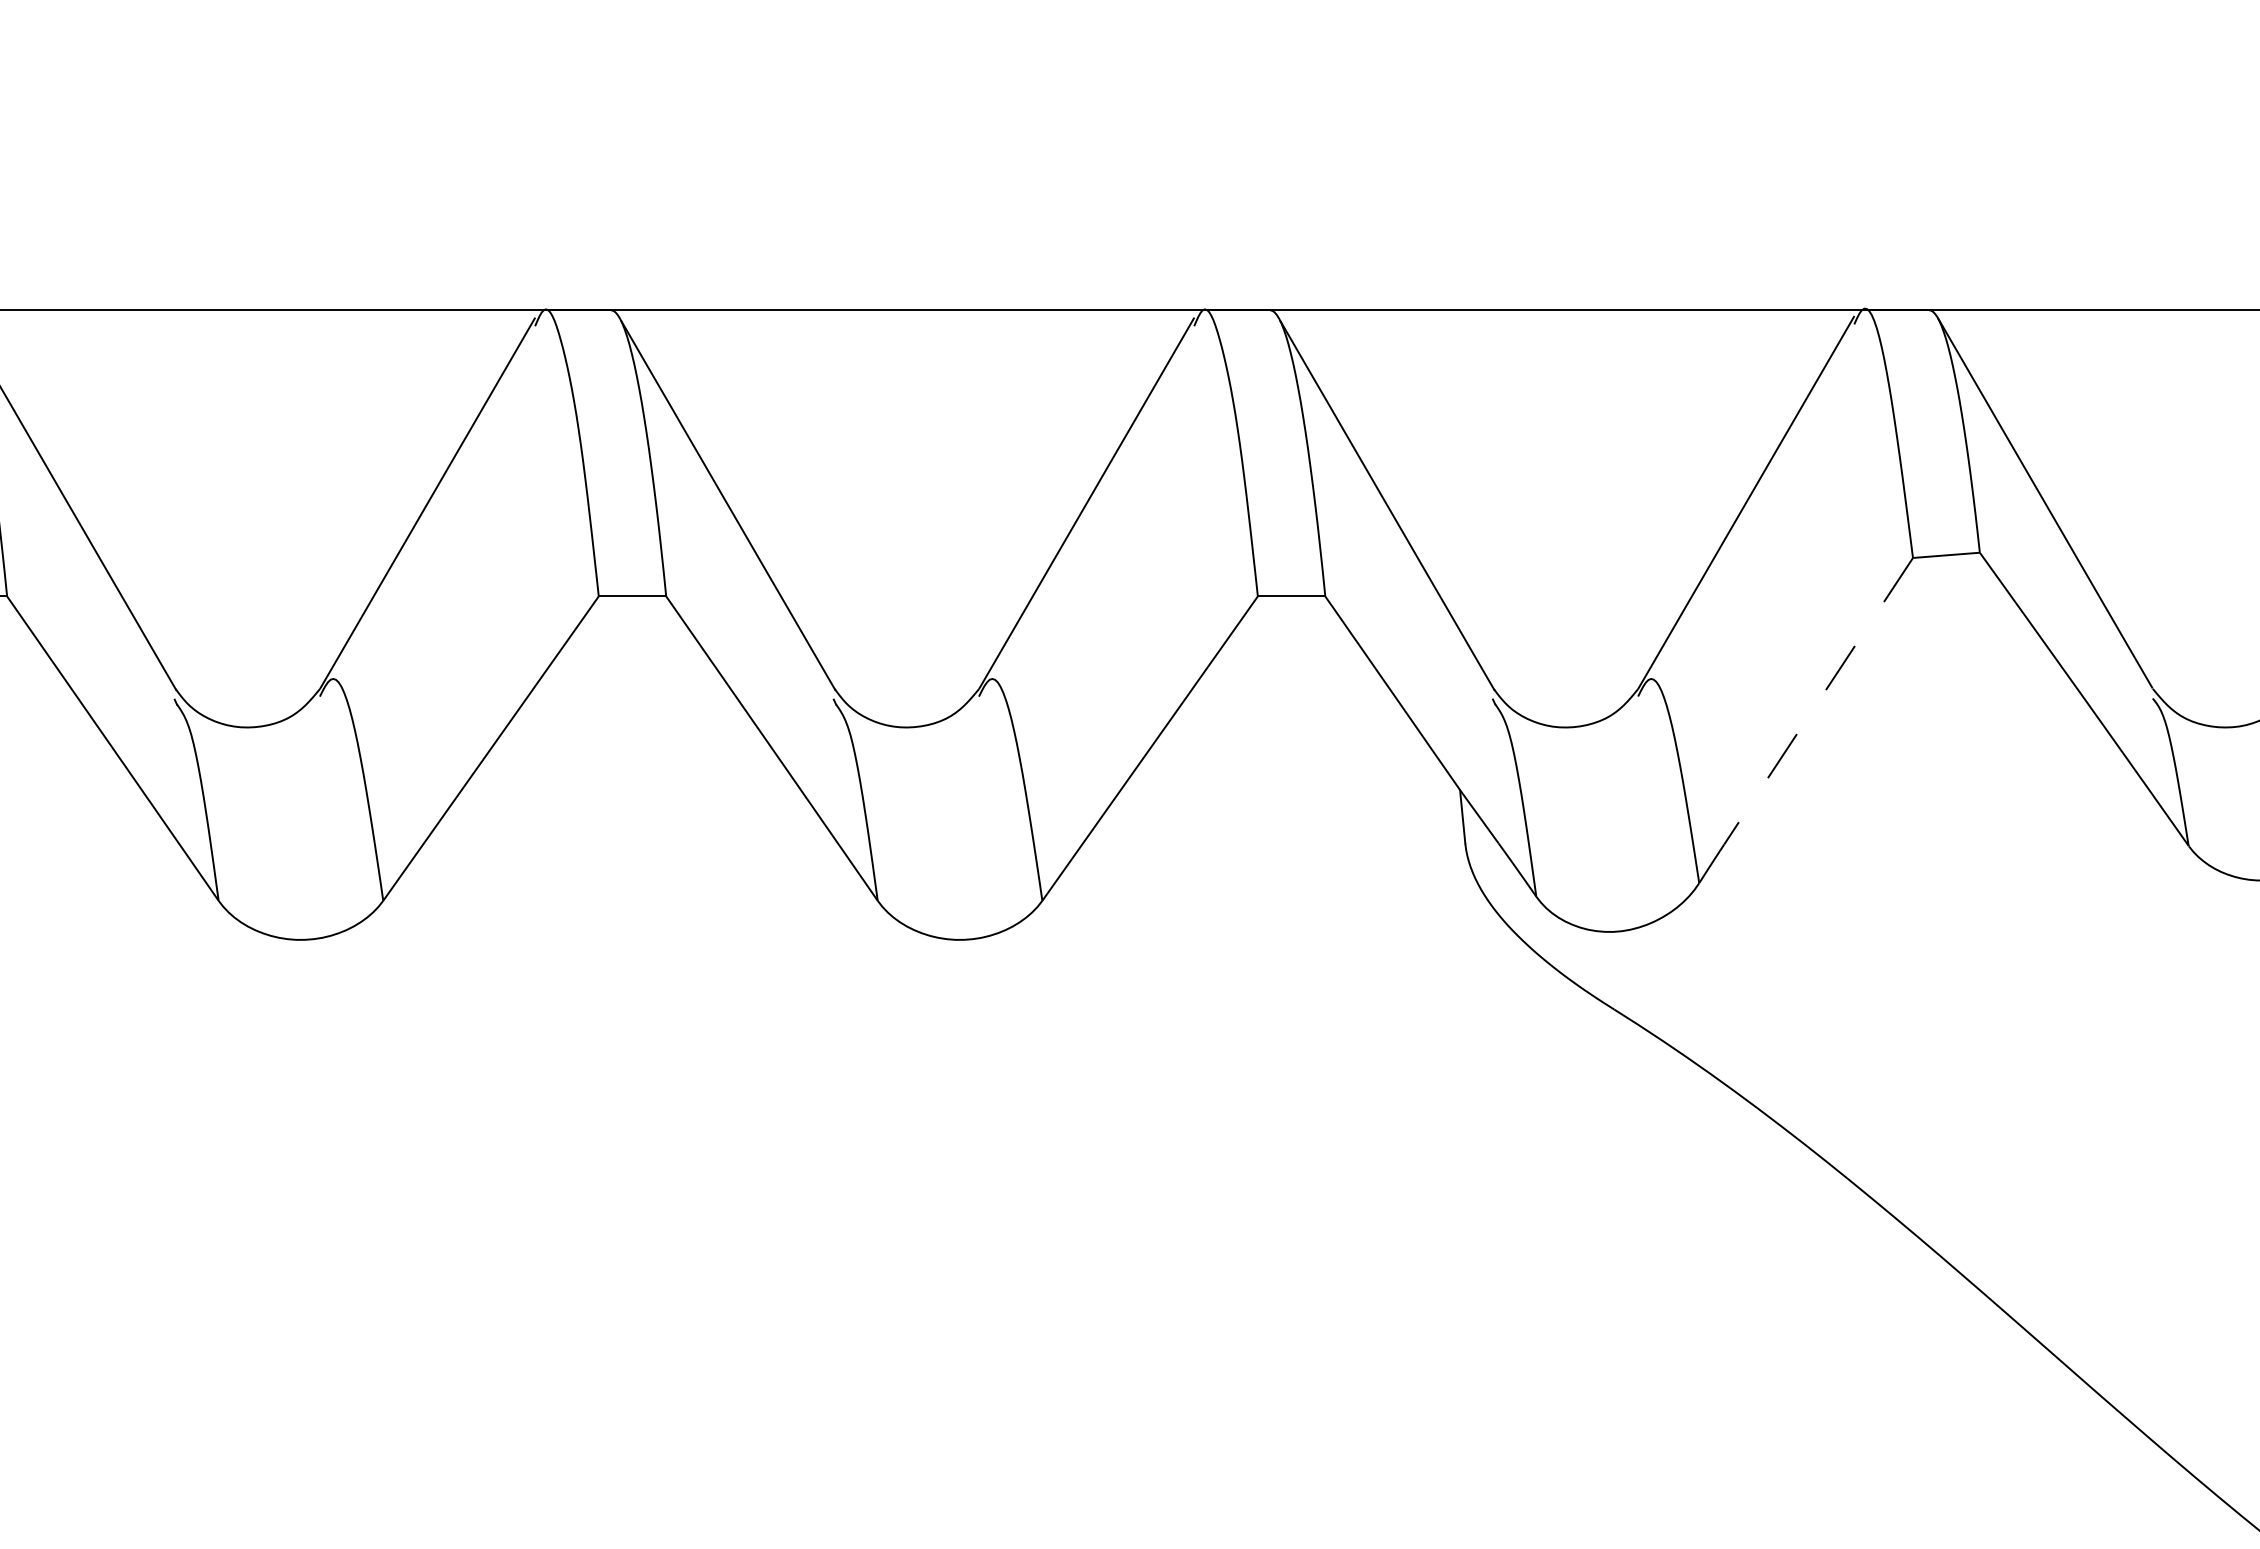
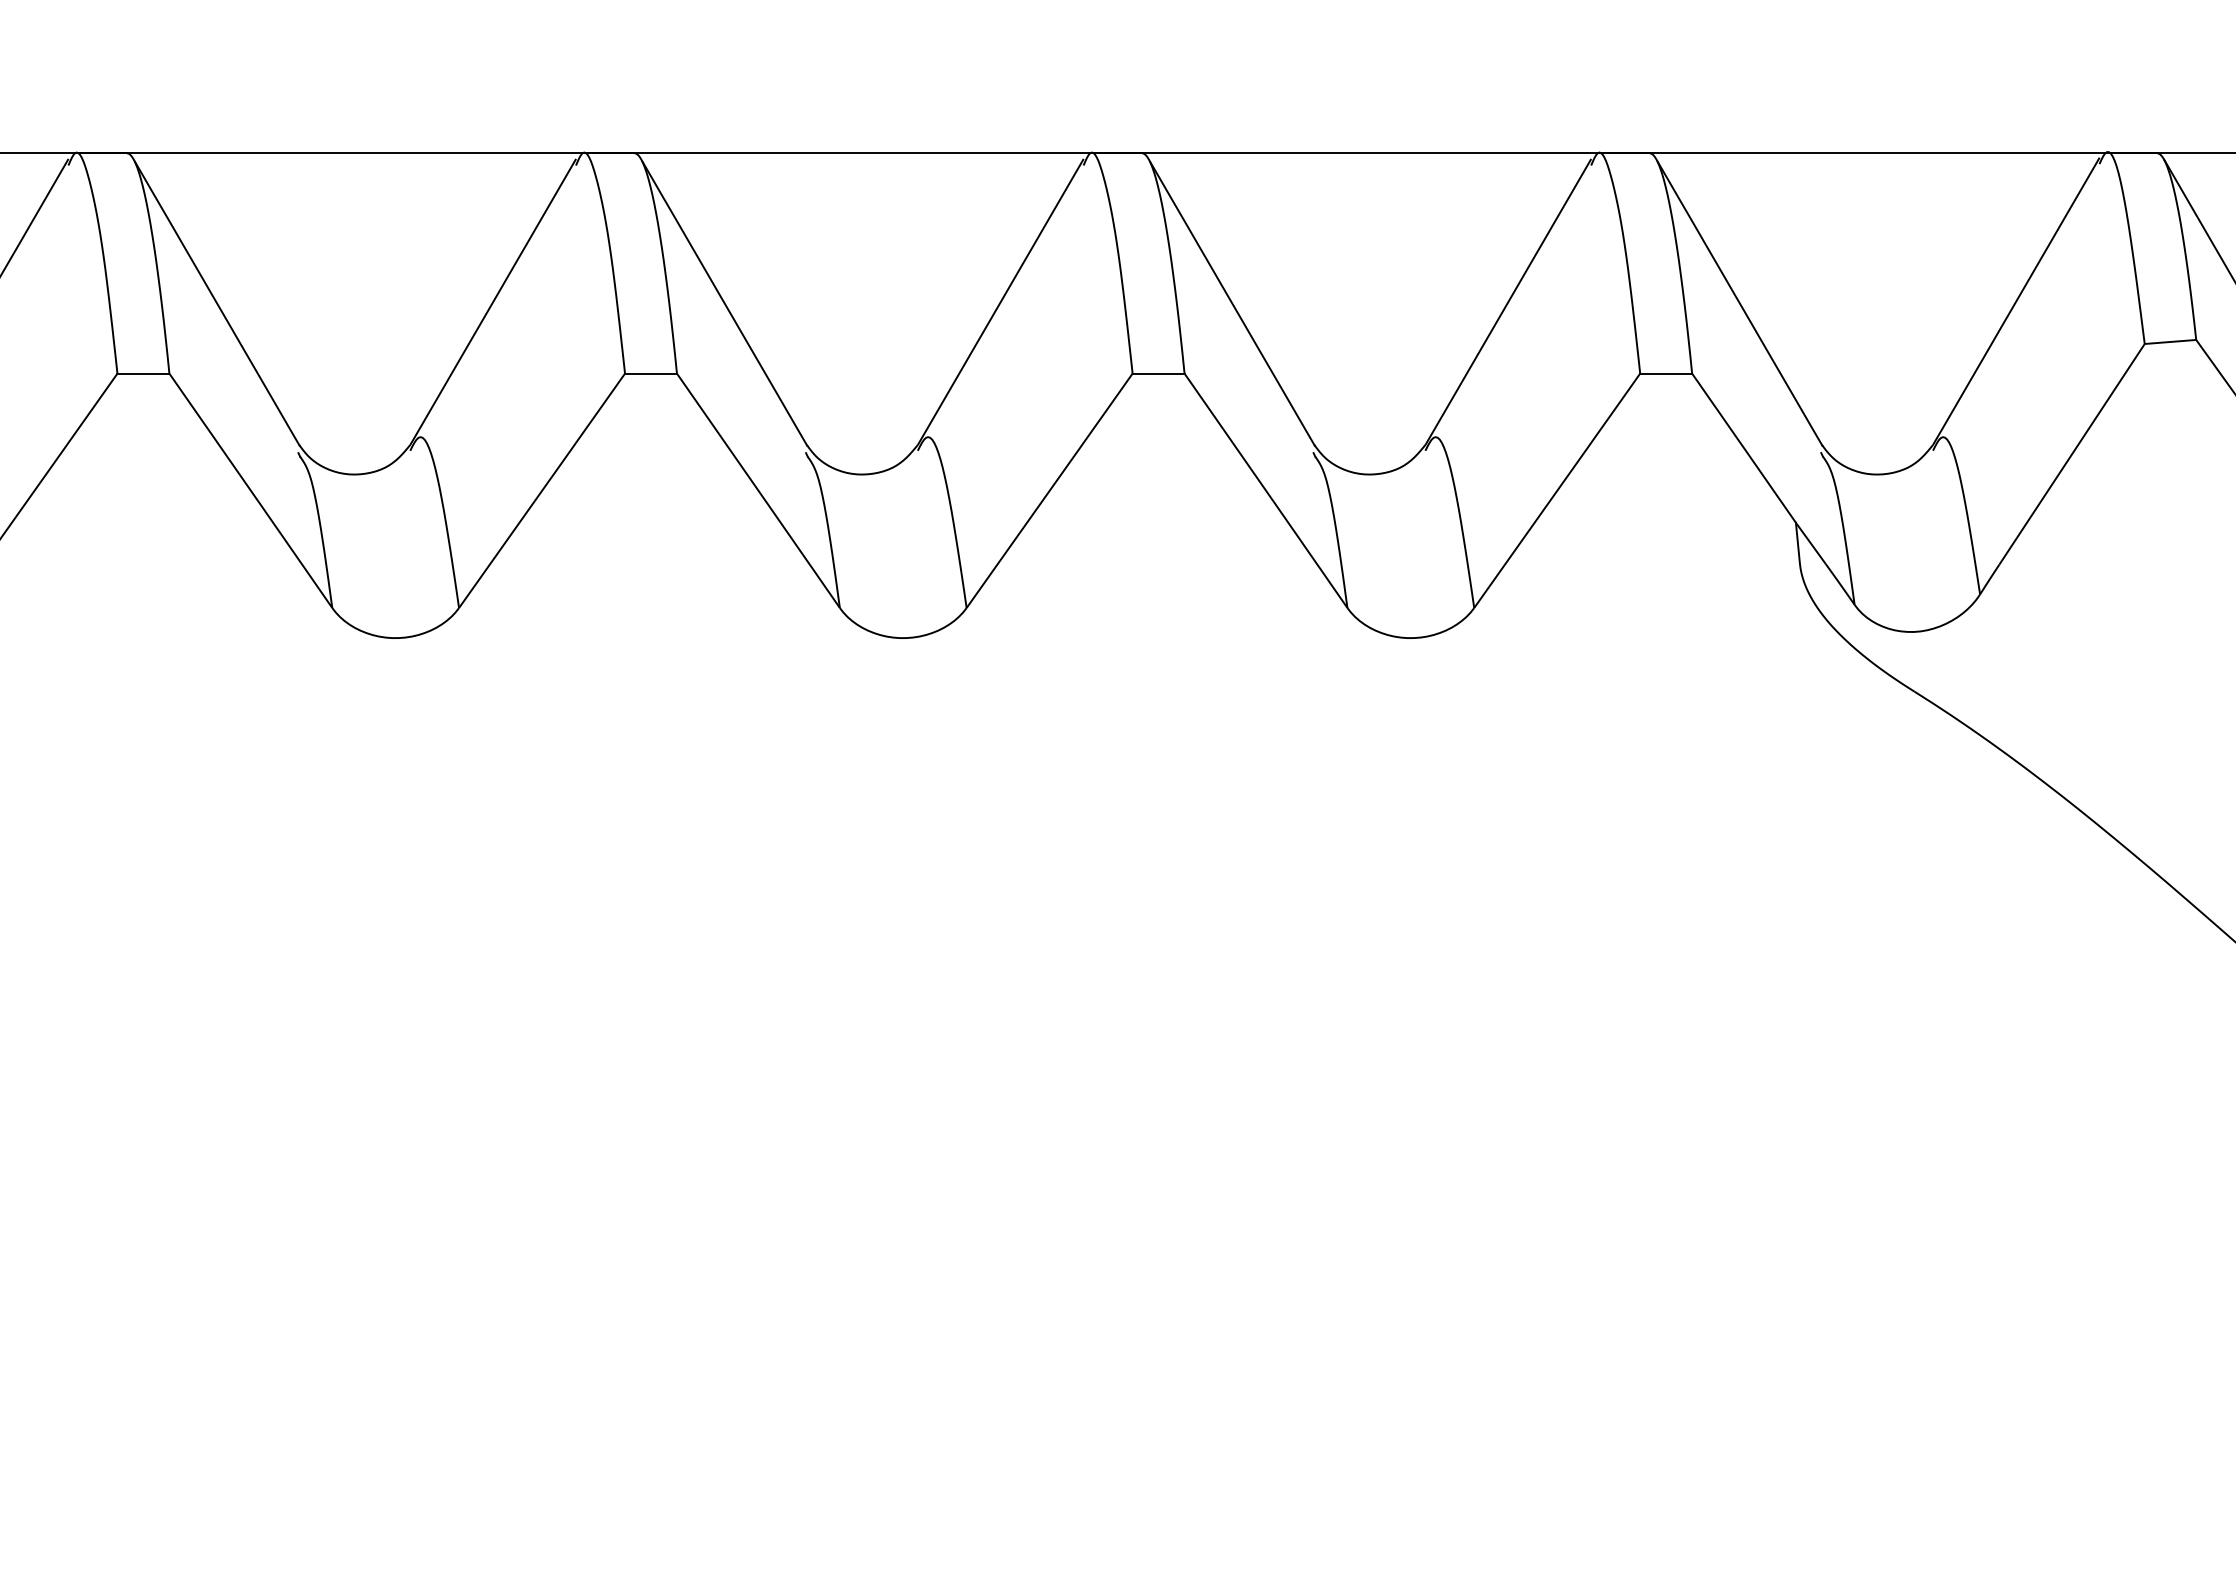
line: (1819, 701) -> (2072, 454), dashed -> solid

